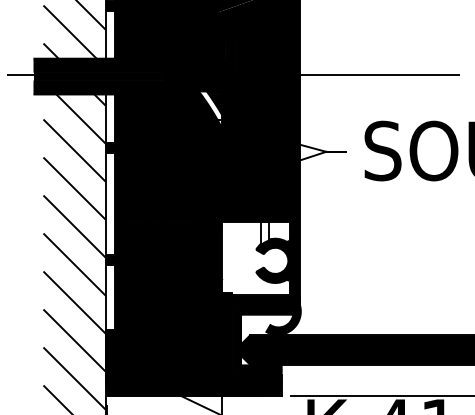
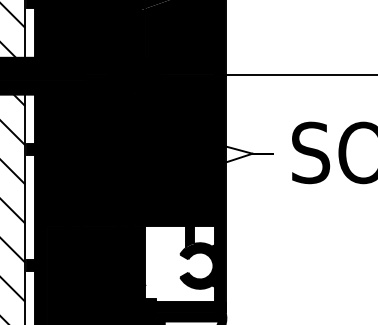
fill: (210, 109) -> (133, 110), added
fill: (265, 232) -> (189, 236), added

